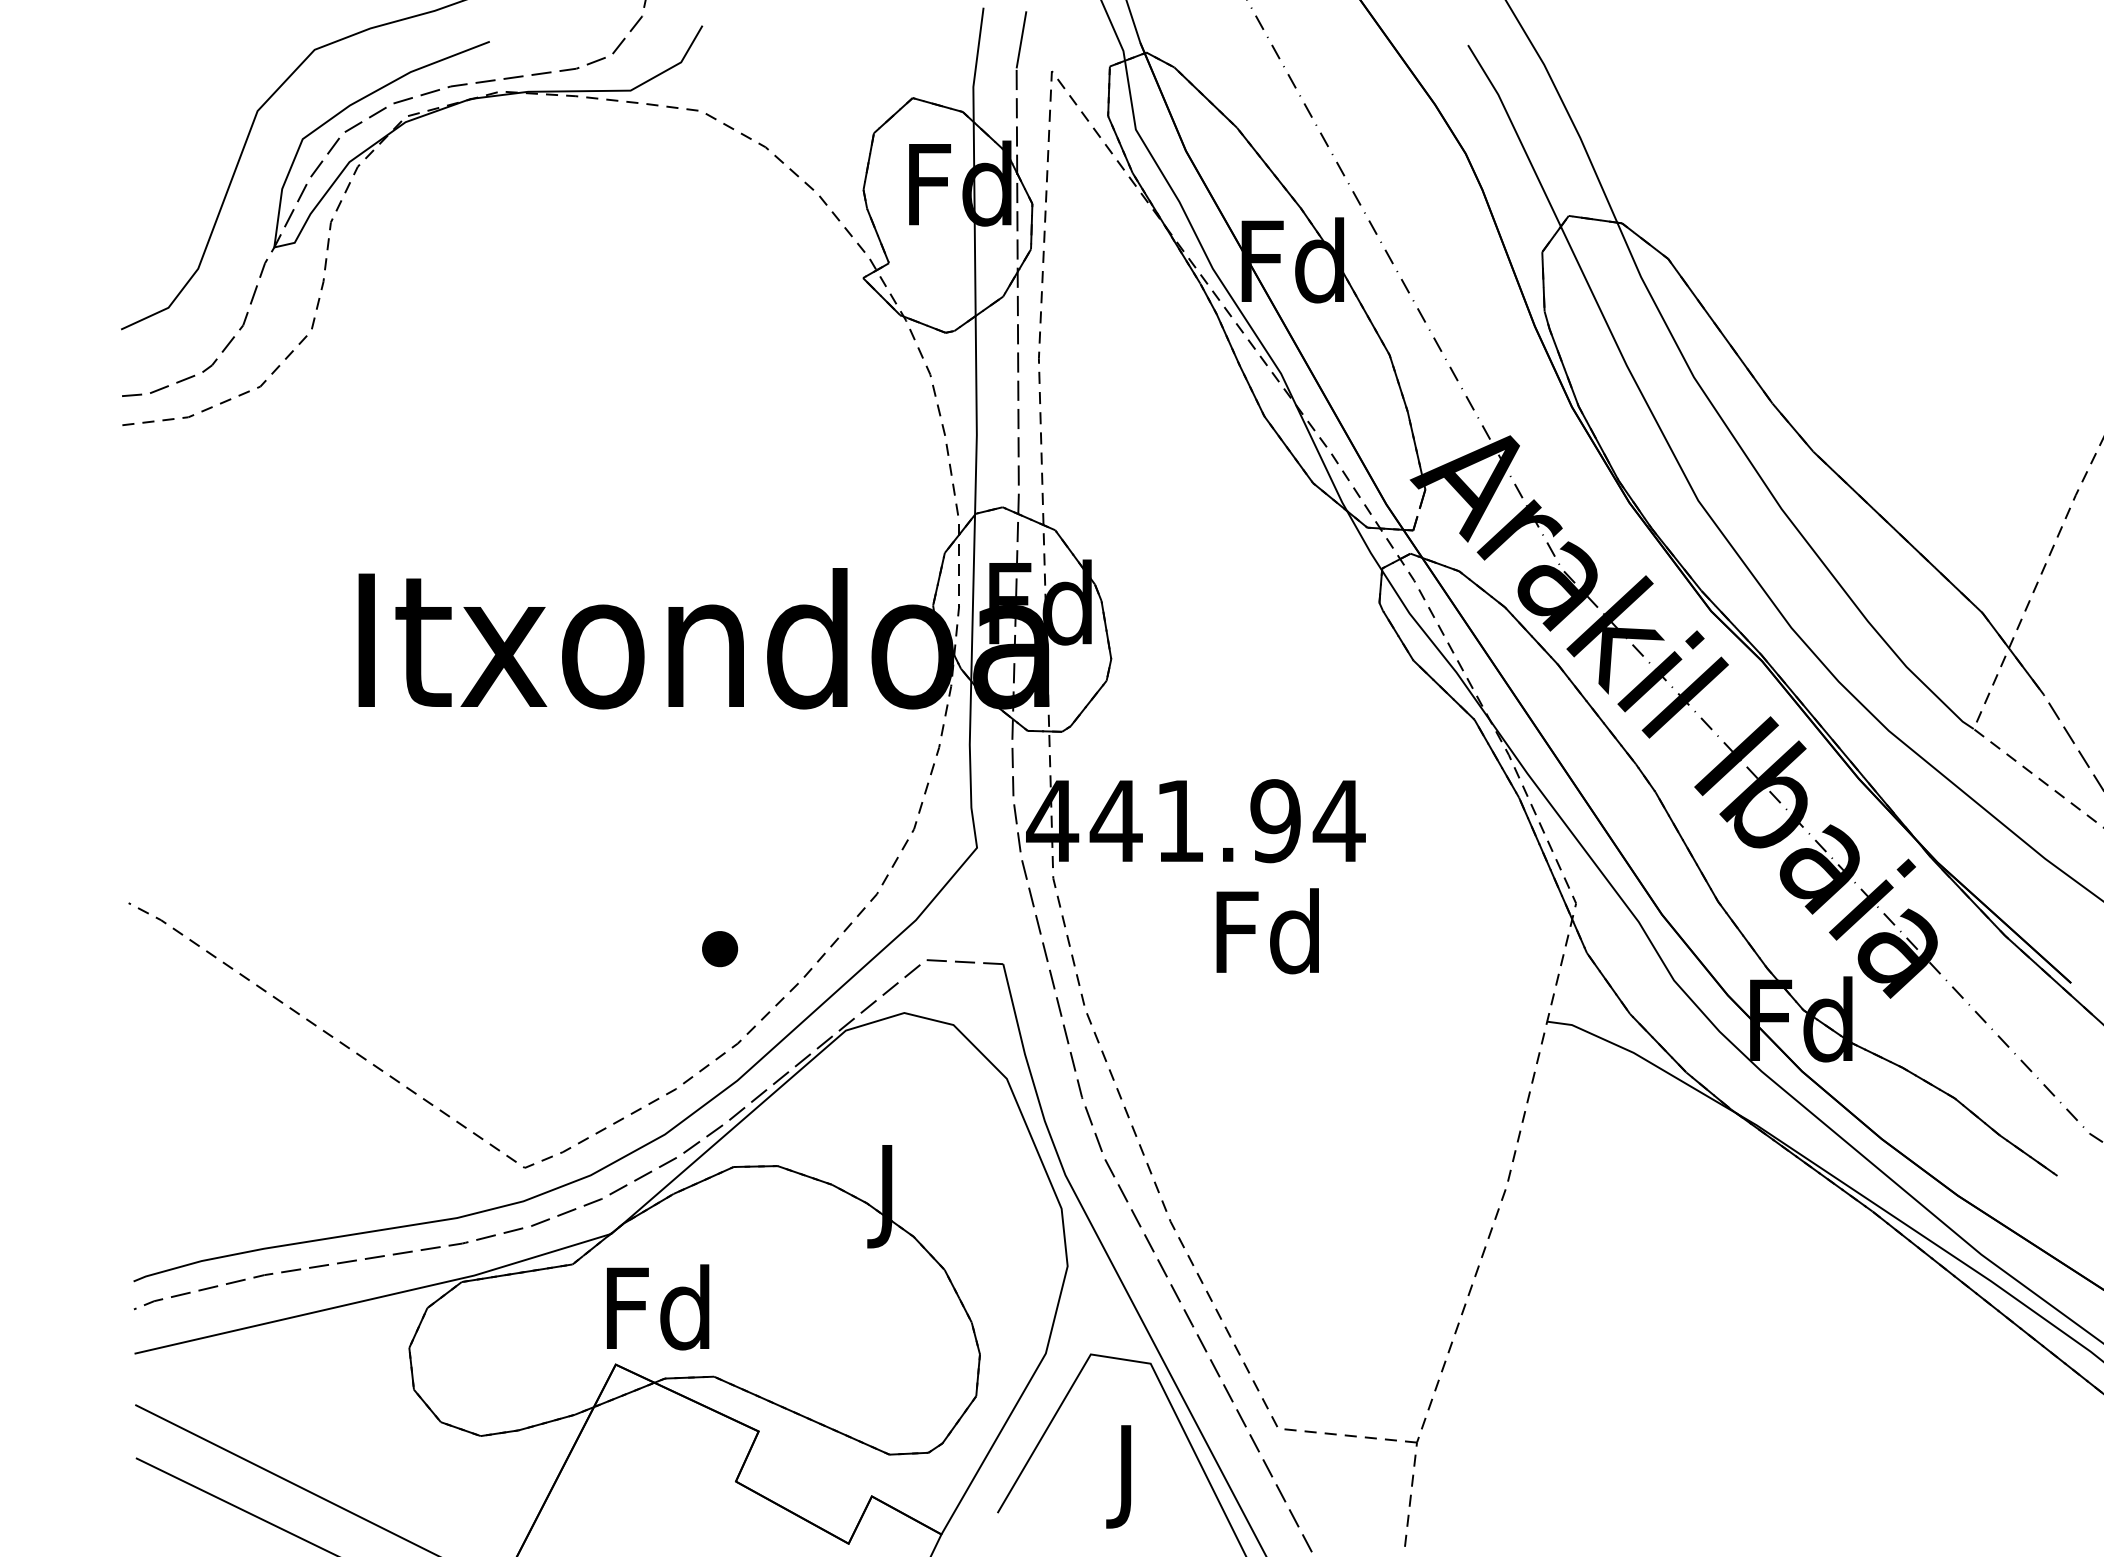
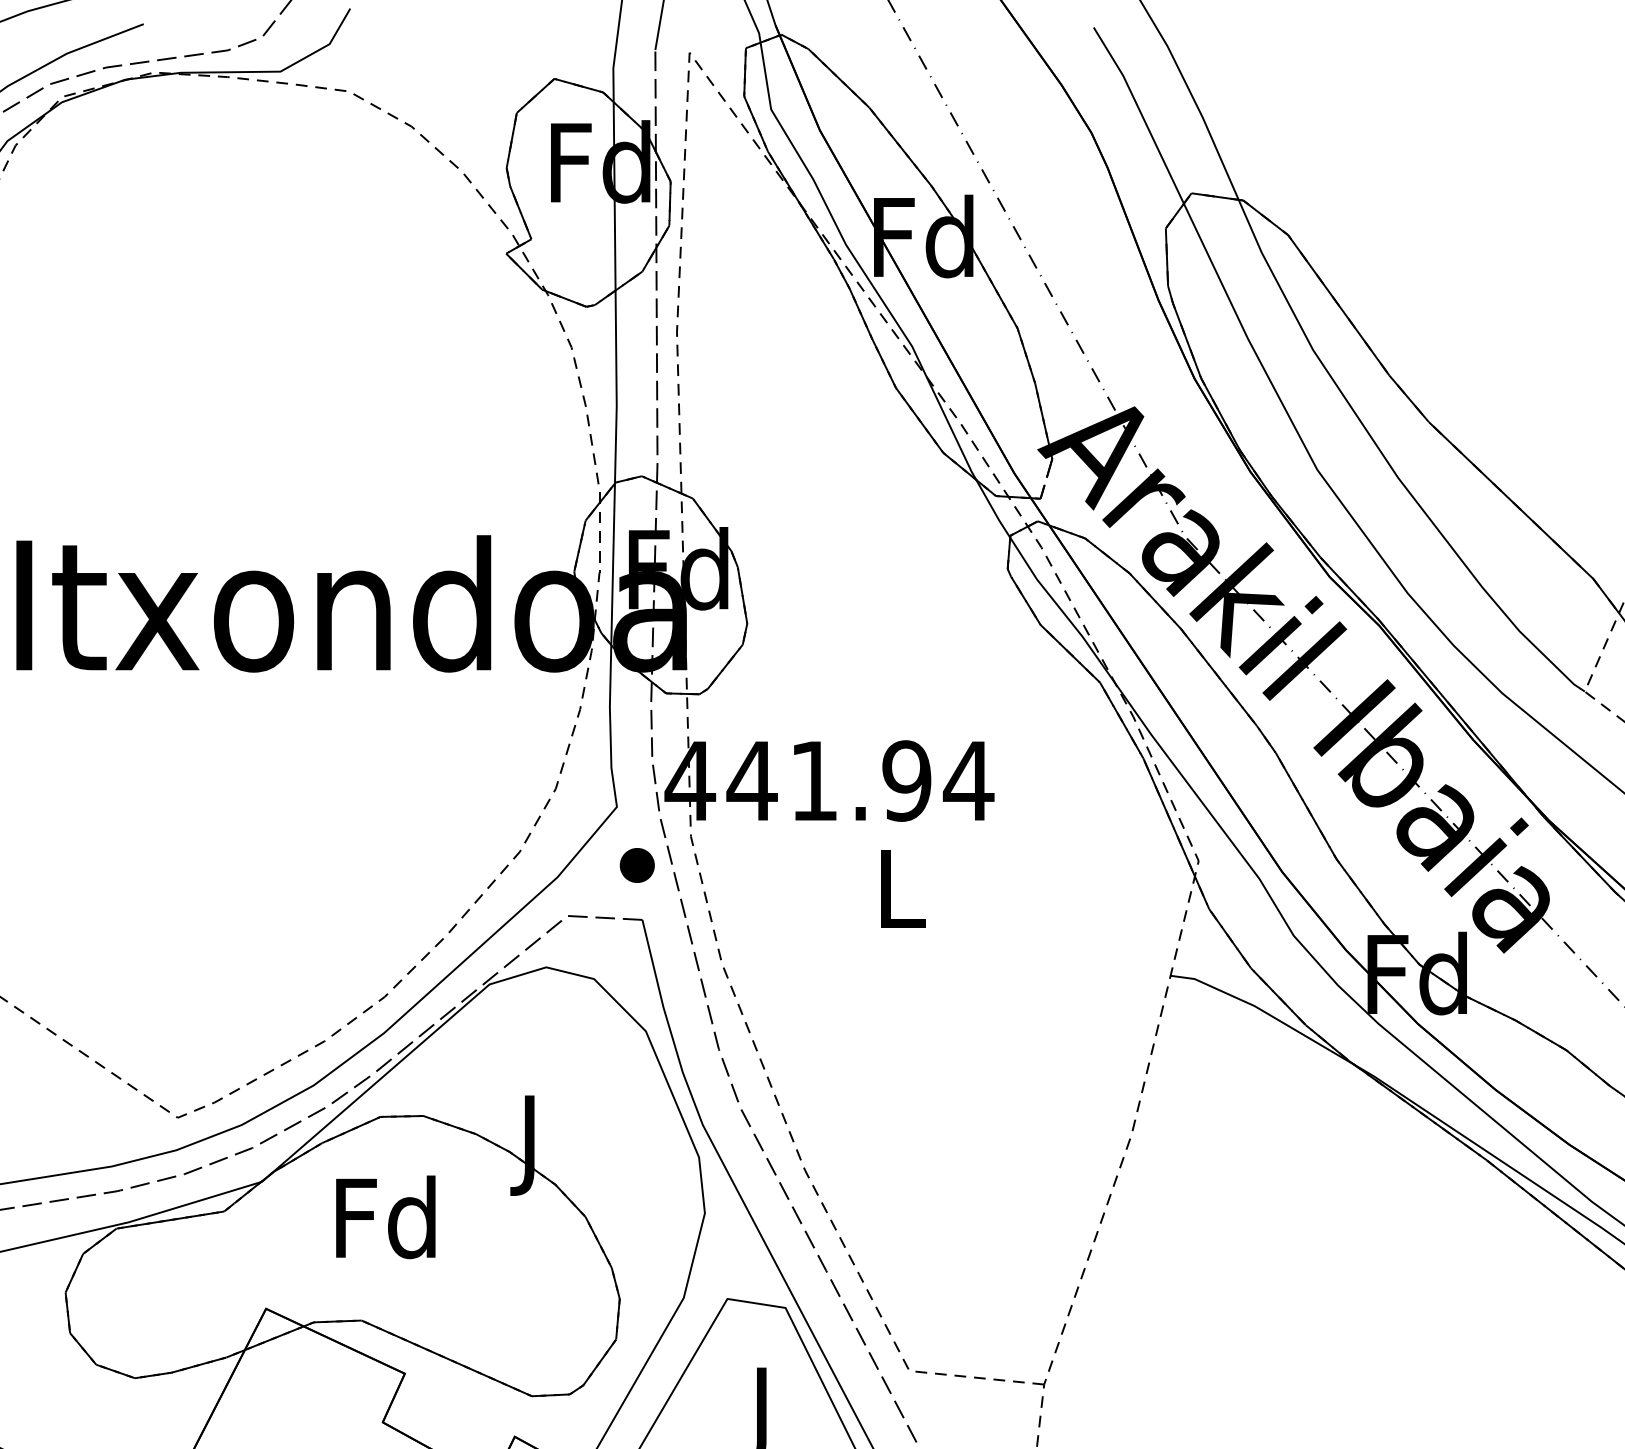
text: (1267, 931) -> (898, 888), Fd -> L
part: (720, 949) -> (637, 865), moved
text: (658, 1307) -> (386, 1217), moved

